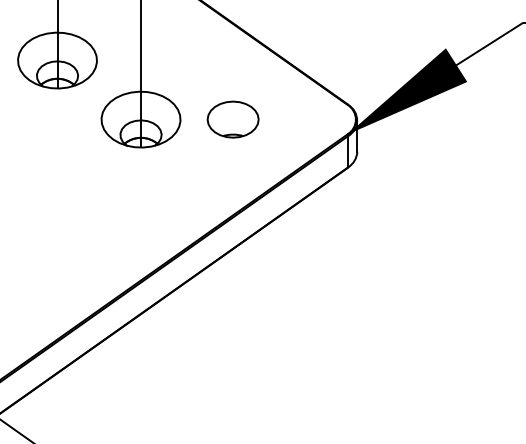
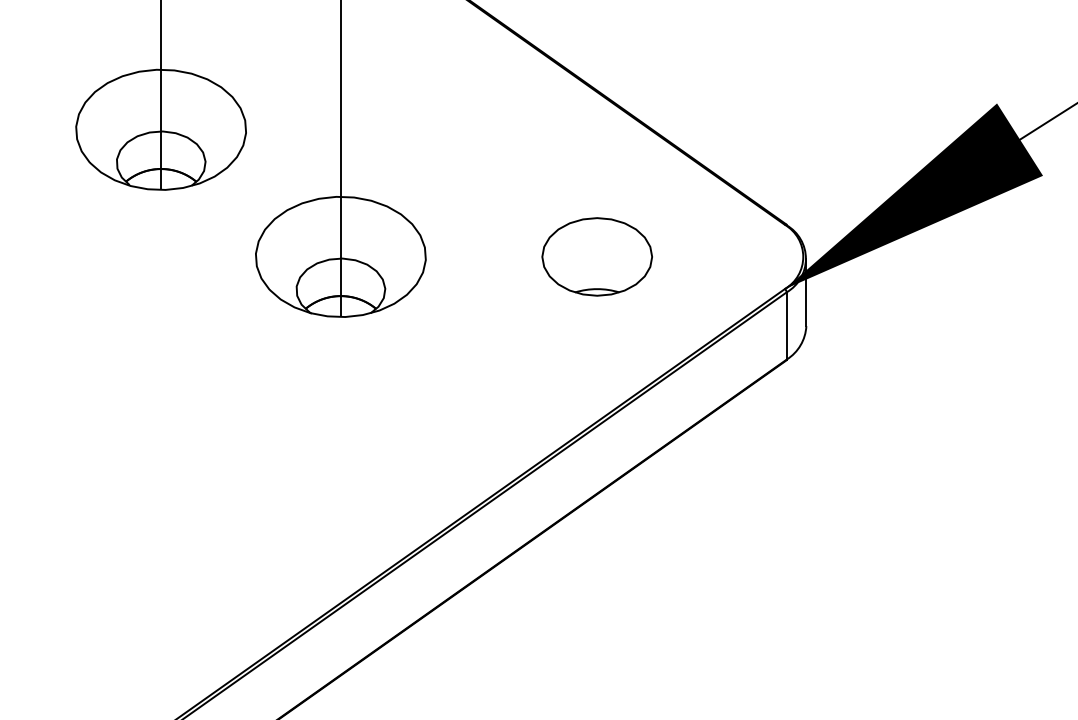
part: (232, 119) -> (595, 256), moved

